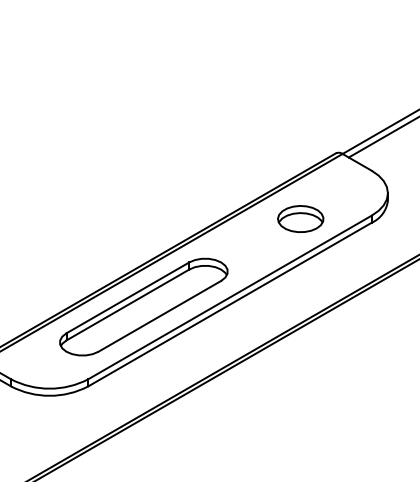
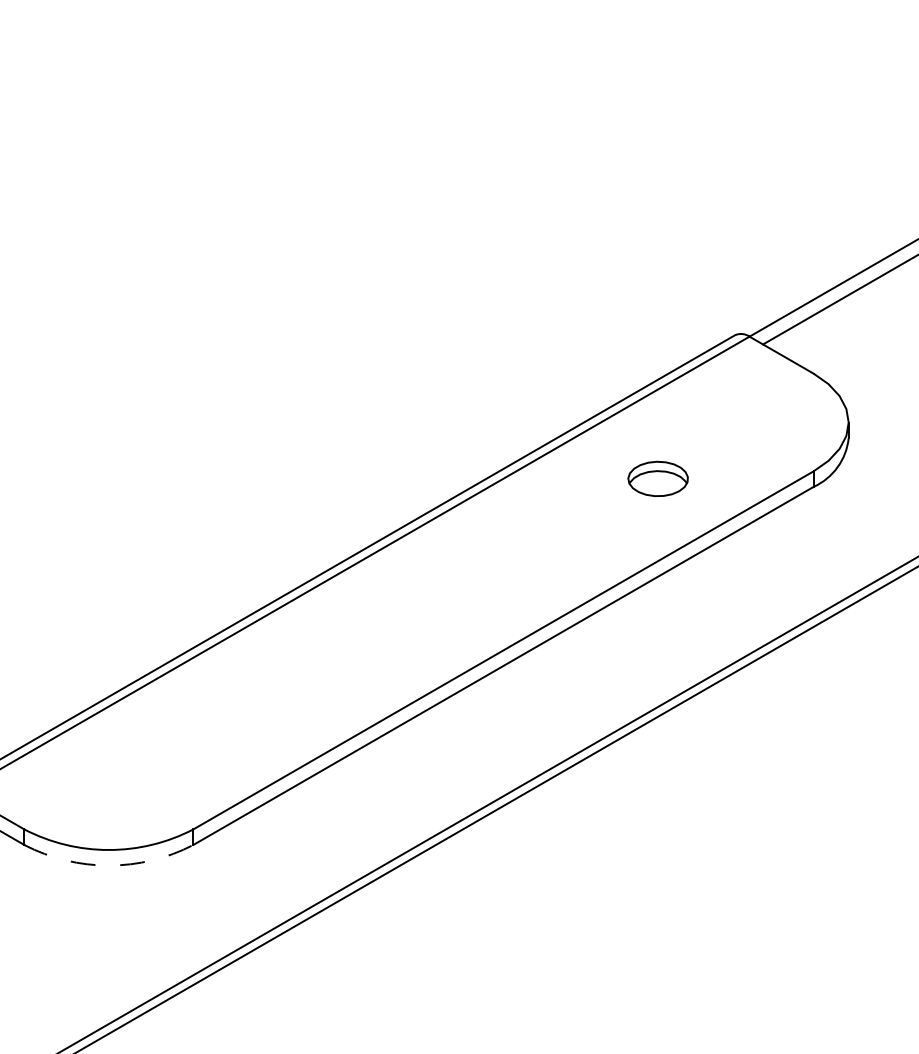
part: (300, 218) -> (657, 477), size x0.6
part: (143, 306) -> (314, 670), removed
arc: (49, 395) -> (108, 864), solid -> dashed

